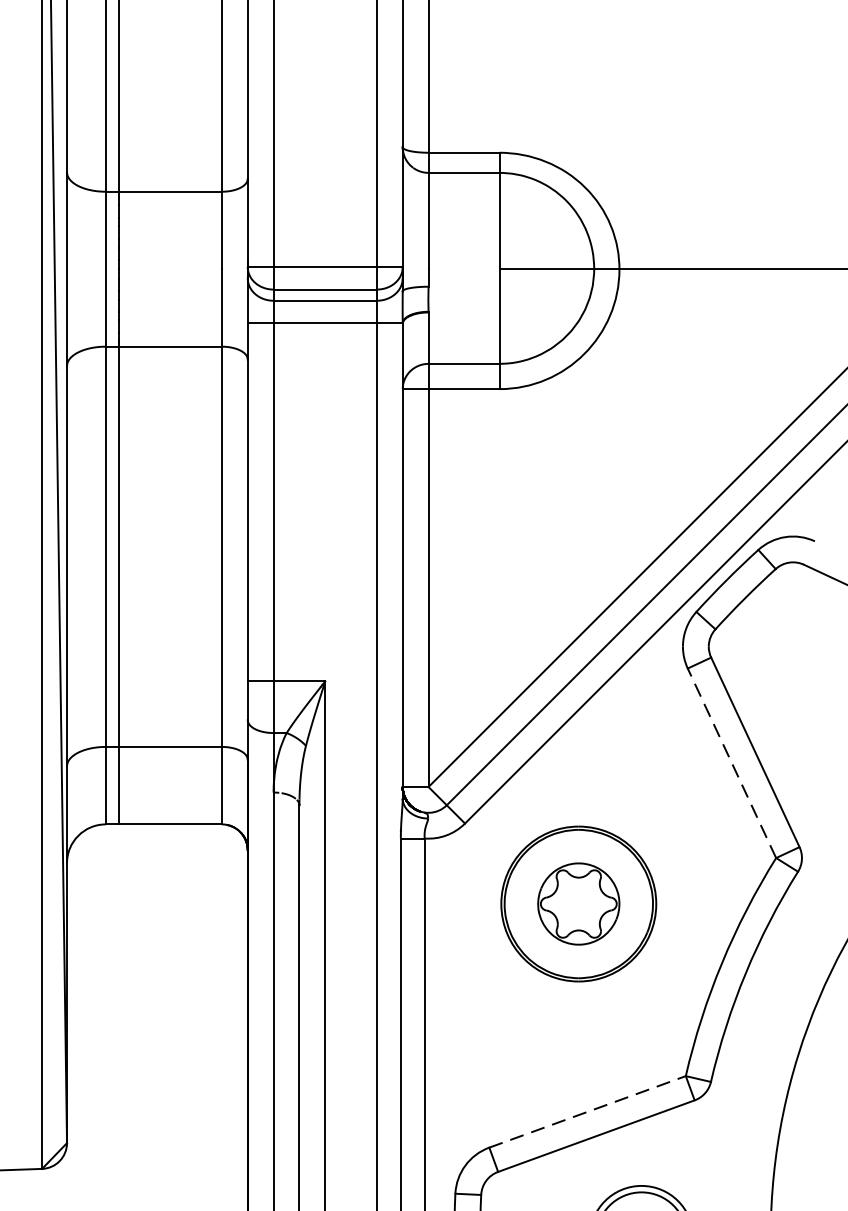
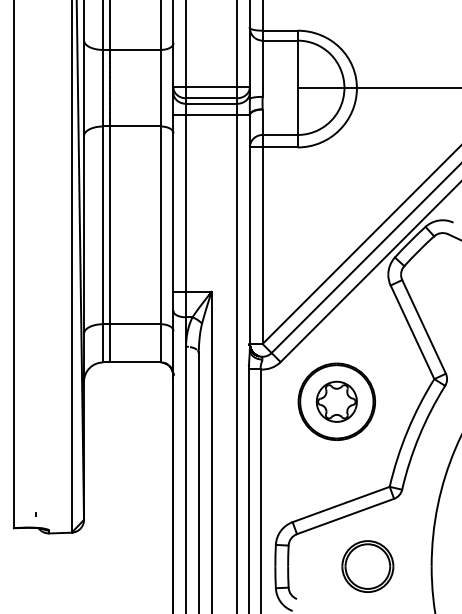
line: (731, 763) -> (412, 332), dashed -> solid
line: (588, 1111) -> (341, 504), dashed -> solid

